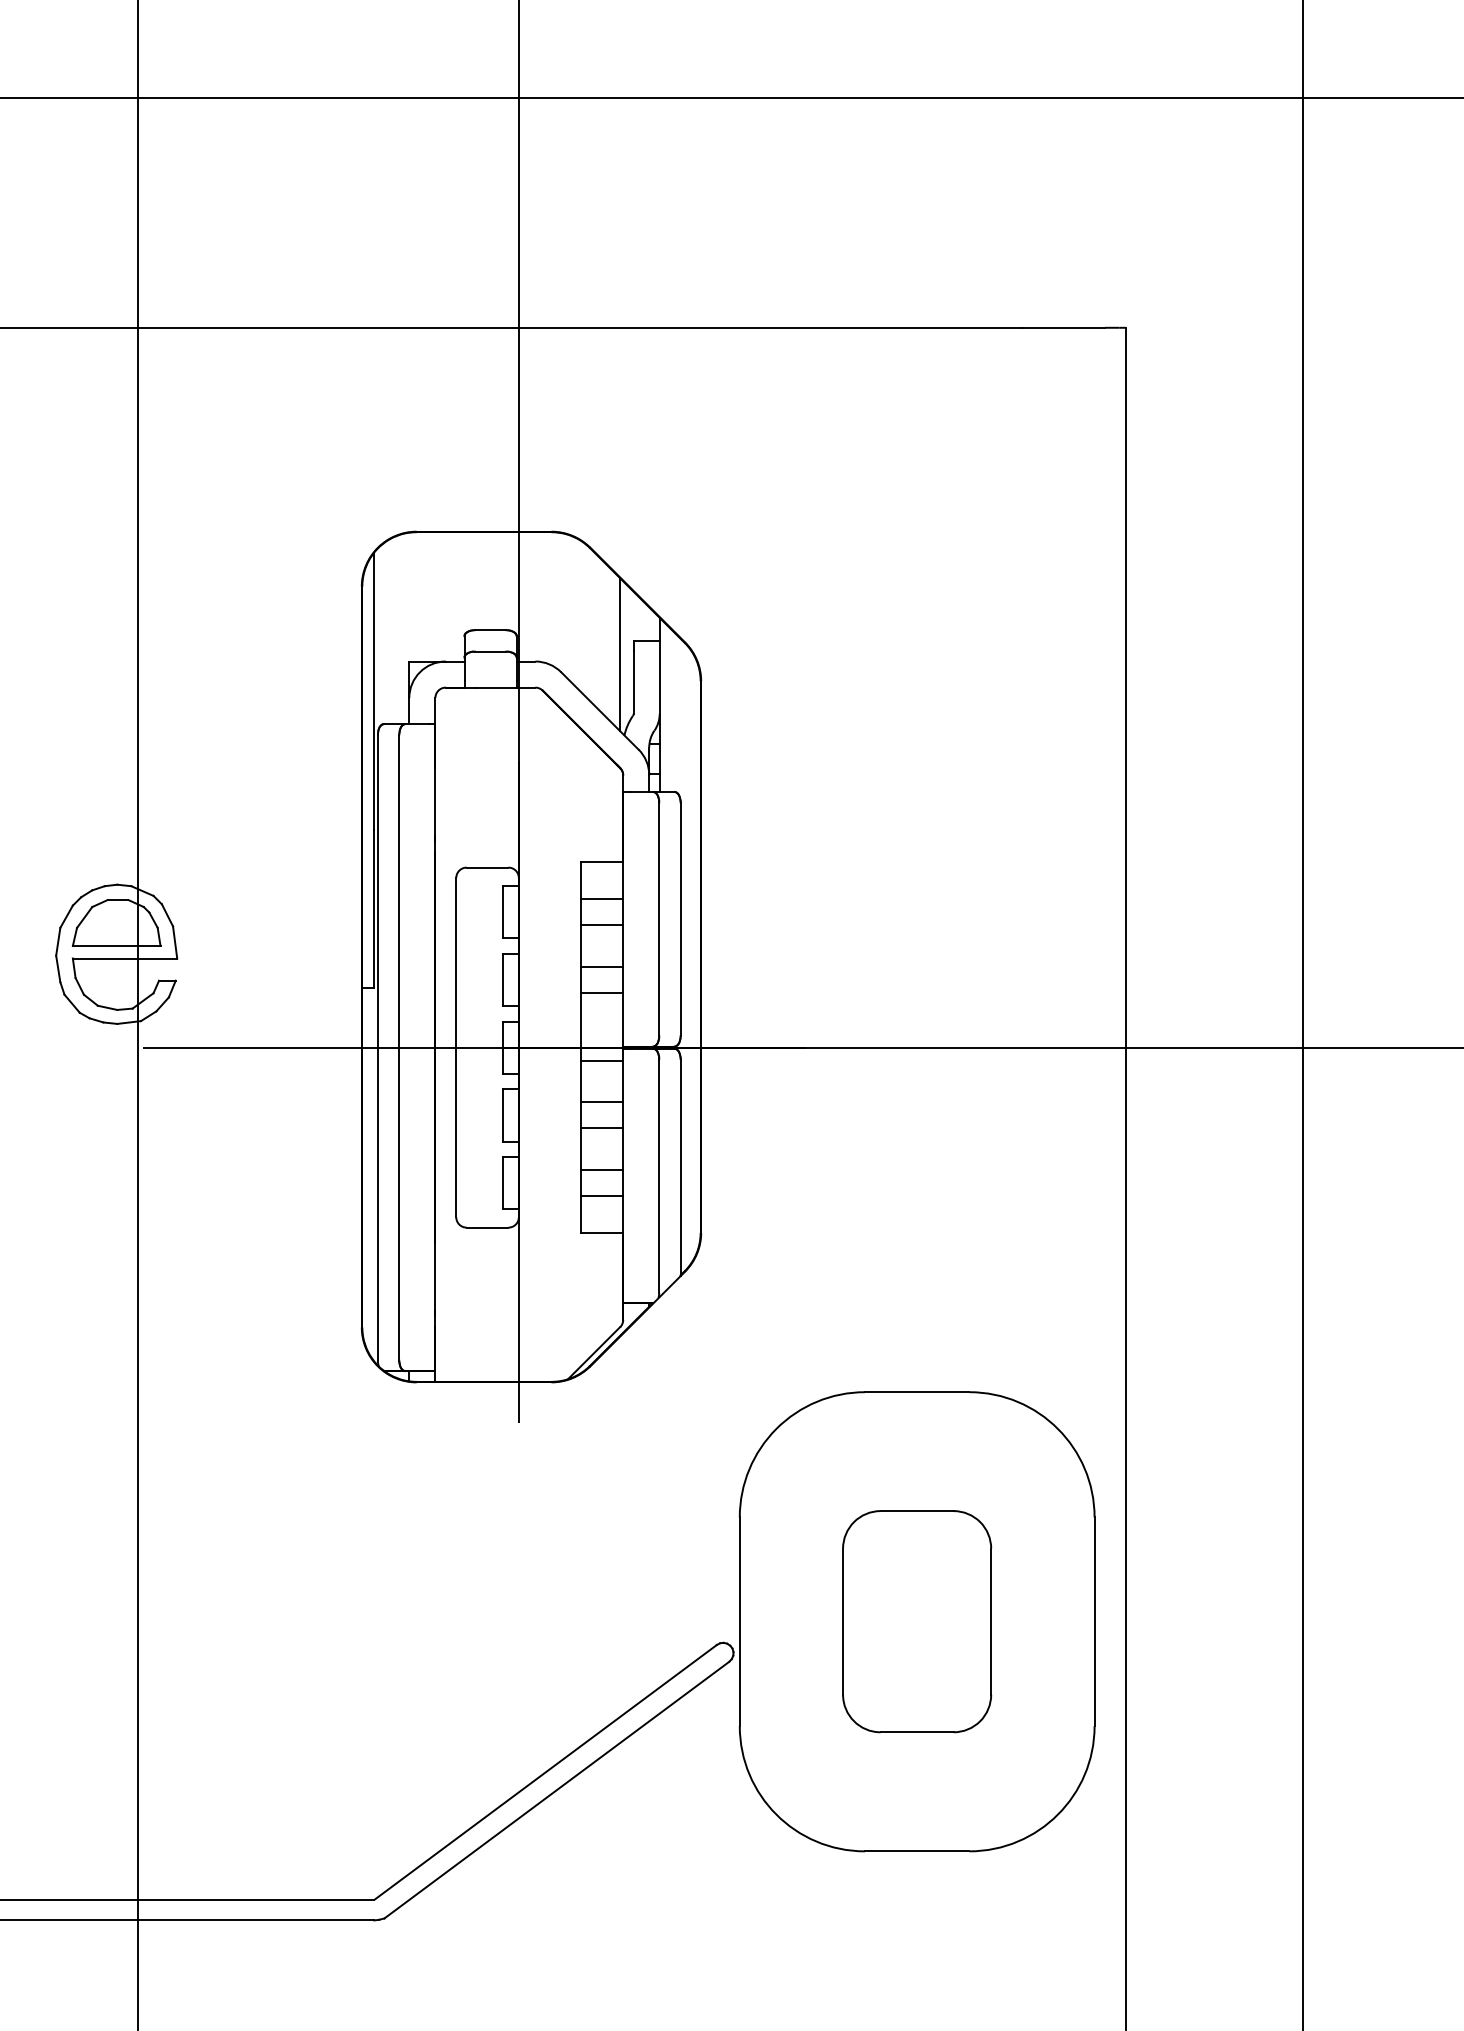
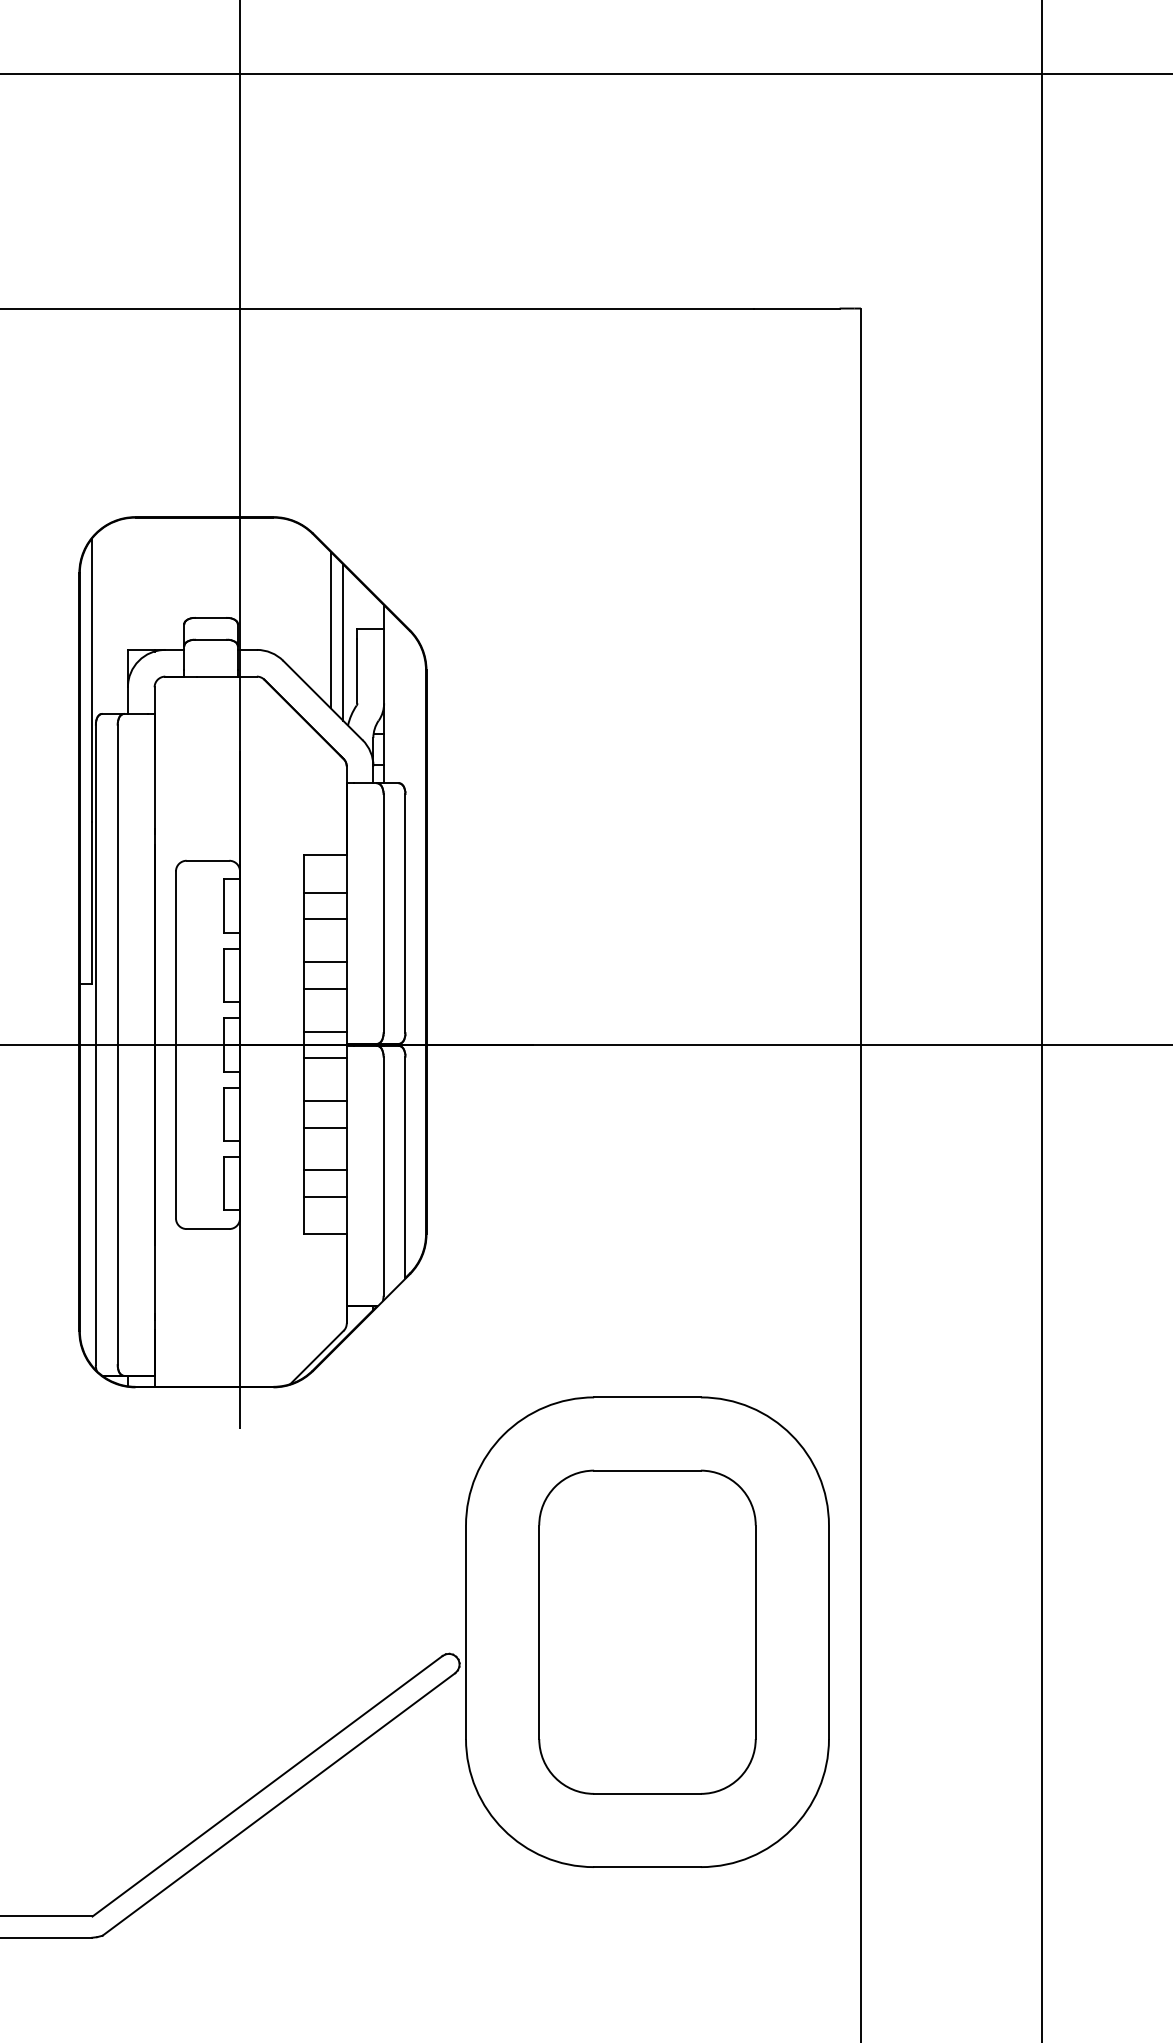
line: (607, 641) -> (330, 629), added
line: (602, 1034) -> (325, 1031), added
part: (916, 1621) -> (646, 1631), size x1.43

